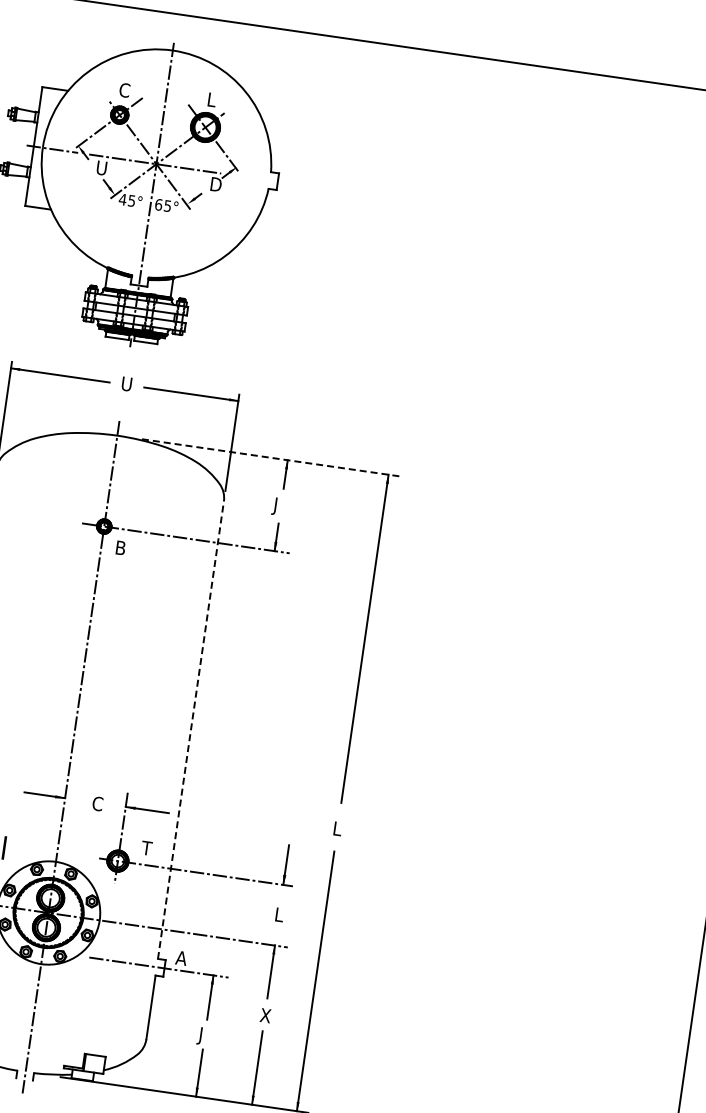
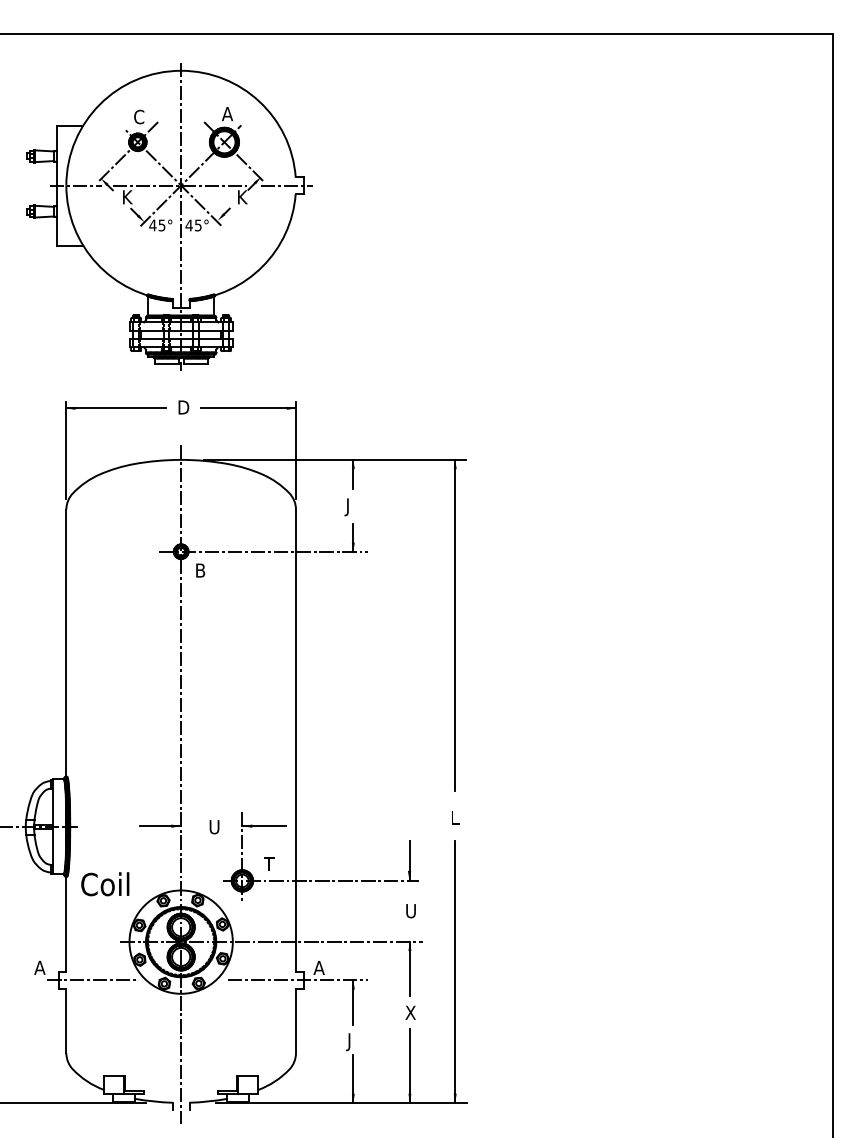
text: (212, 100) -> (227, 114), L -> A
text: (101, 168) -> (127, 197), U -> K
line: (260, 179) -> (286, 185), added
text: (216, 184) -> (243, 197), D -> K
text: (158, 204) -> (188, 225), 65° -> 45°
text: (127, 384) -> (183, 407), U -> D
line: (270, 457) -> (335, 459), dashed -> solid
line: (191, 729) -> (296, 740), dashed -> solid
text: (98, 803) -> (214, 826), C -> U
text: (279, 915) -> (410, 911), L -> U

